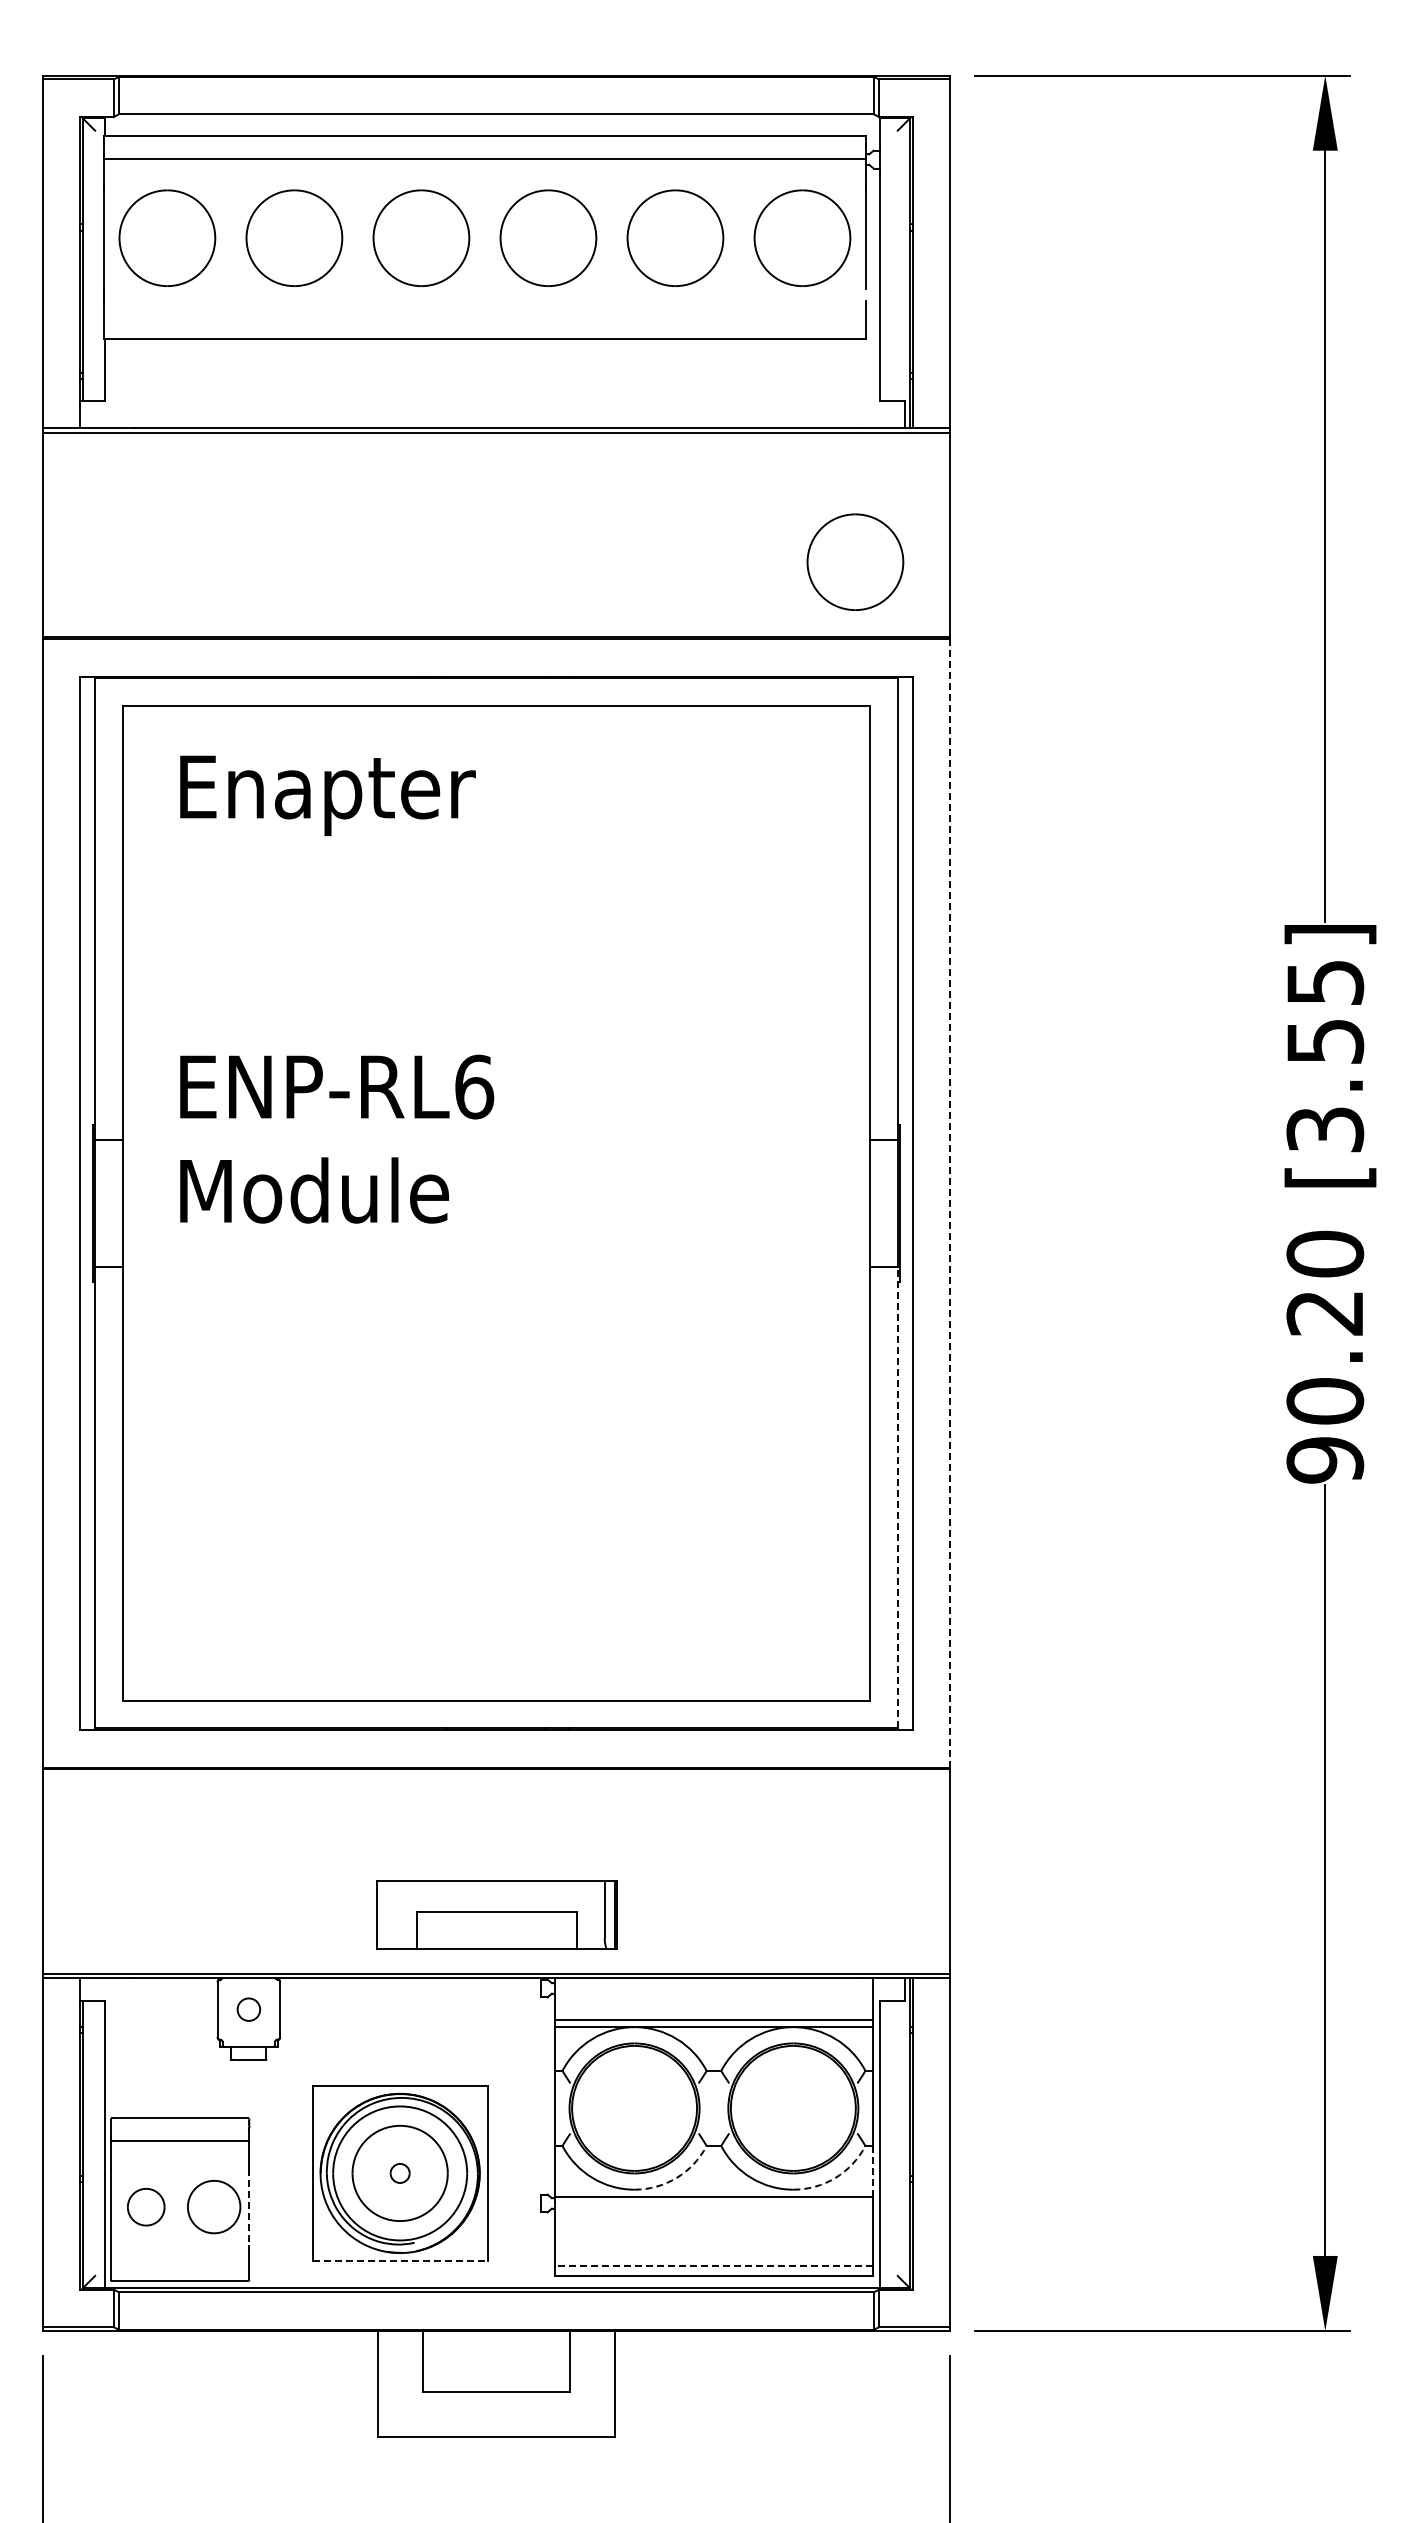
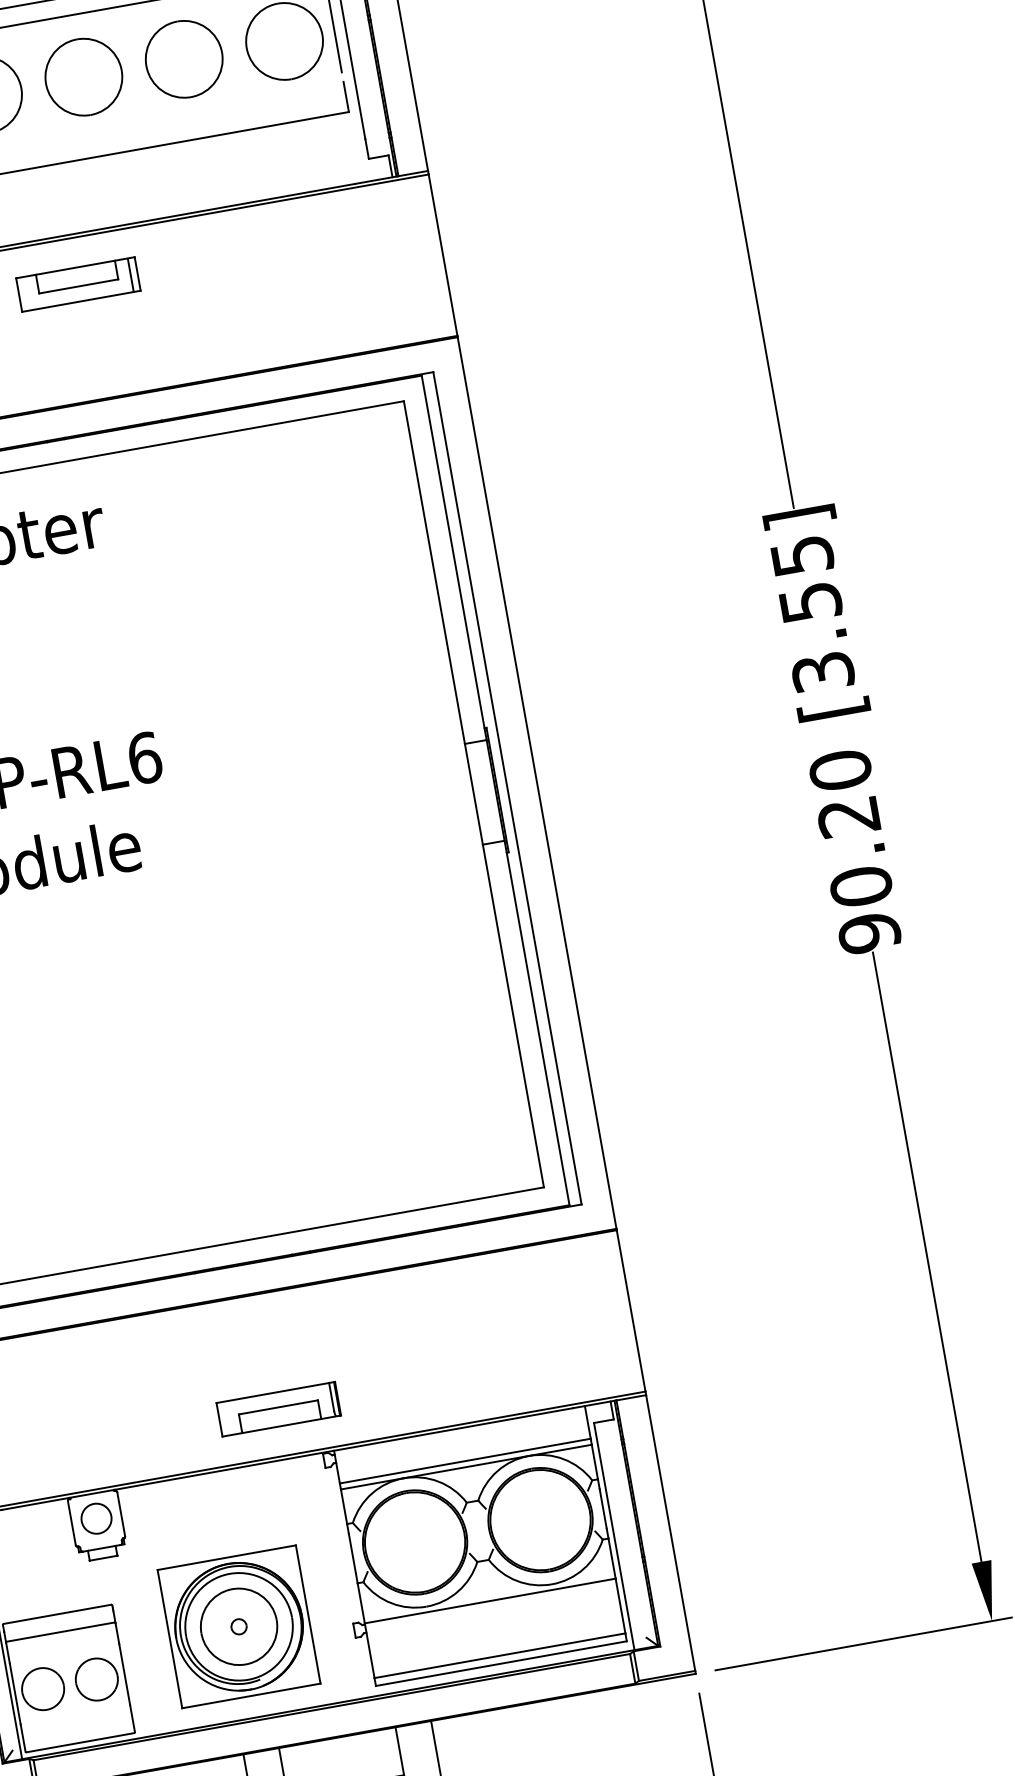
part: (495, 491) -> (77, 284), added
part: (855, 561) -> (371, 289), removed
line: (950, 1203) -> (537, 783), dashed -> solid
line: (897, 1497) -> (536, 1022), dashed -> solid
part: (495, 1914) -> (277, 1408), size x0.62
circle: (248, 2009) -> (96, 1518), size x1.67
line: (872, 2170) -> (611, 1558), dashed -> solid
arc: (676, 2177) -> (457, 1591), dashed -> solid
arc: (835, 2177) -> (583, 1568), dashed -> solid
part: (146, 2207) -> (43, 1689), size x1.43
line: (249, 2207) -> (124, 1674), dashed -> solid
line: (400, 2260) -> (251, 1695), dashed -> solid
line: (713, 2265) -> (499, 1655), dashed -> solid

